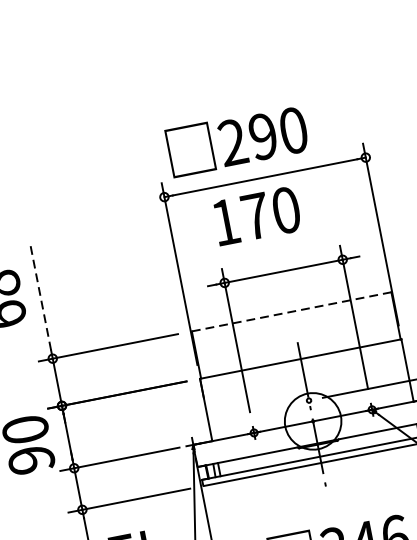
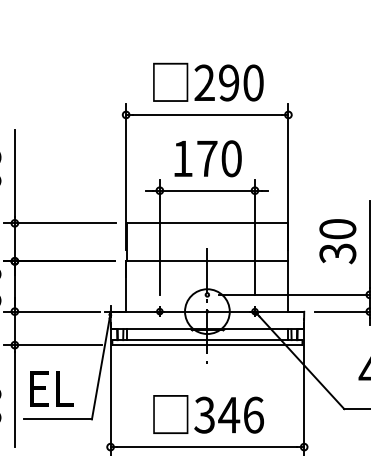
text: (237, 139) -> (208, 81), moved
text: (256, 215) -> (207, 158), moved
line: (39, 295) -> (14, 172), dashed -> solid
line: (291, 312) -> (207, 223), dashed -> solid

